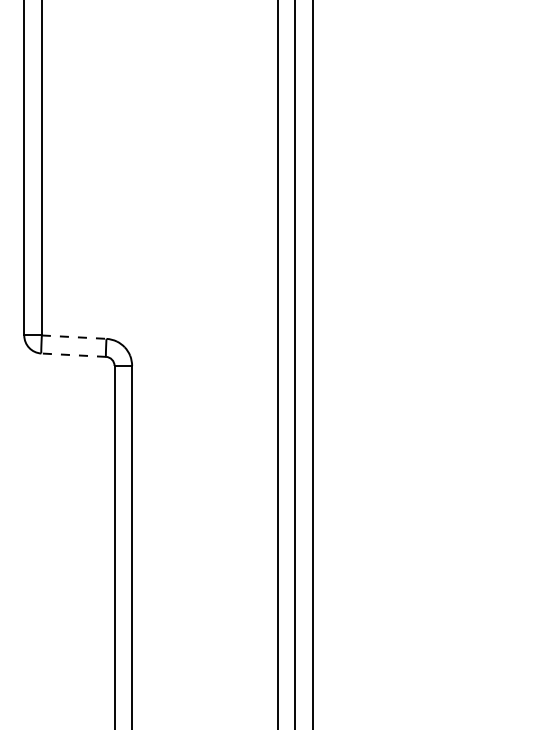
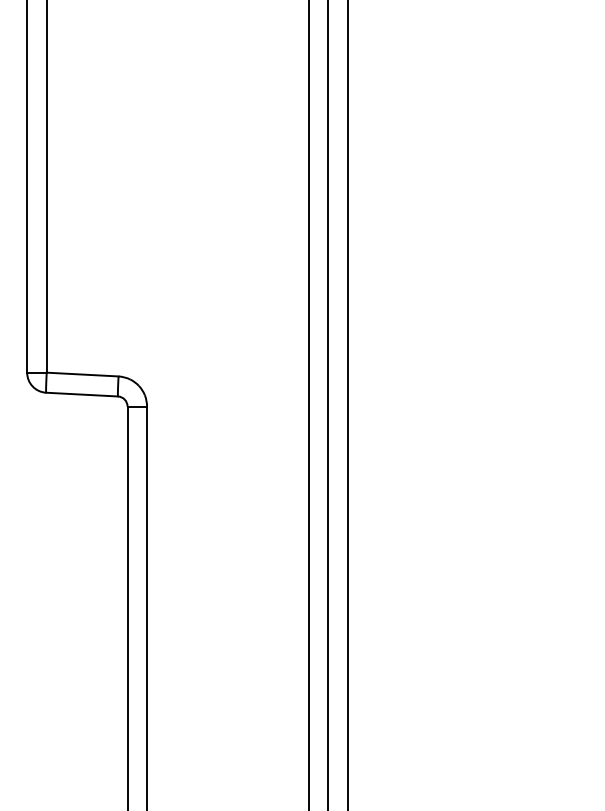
line: (74, 337) -> (82, 374), dashed -> solid
line: (73, 355) -> (81, 394), dashed -> solid

